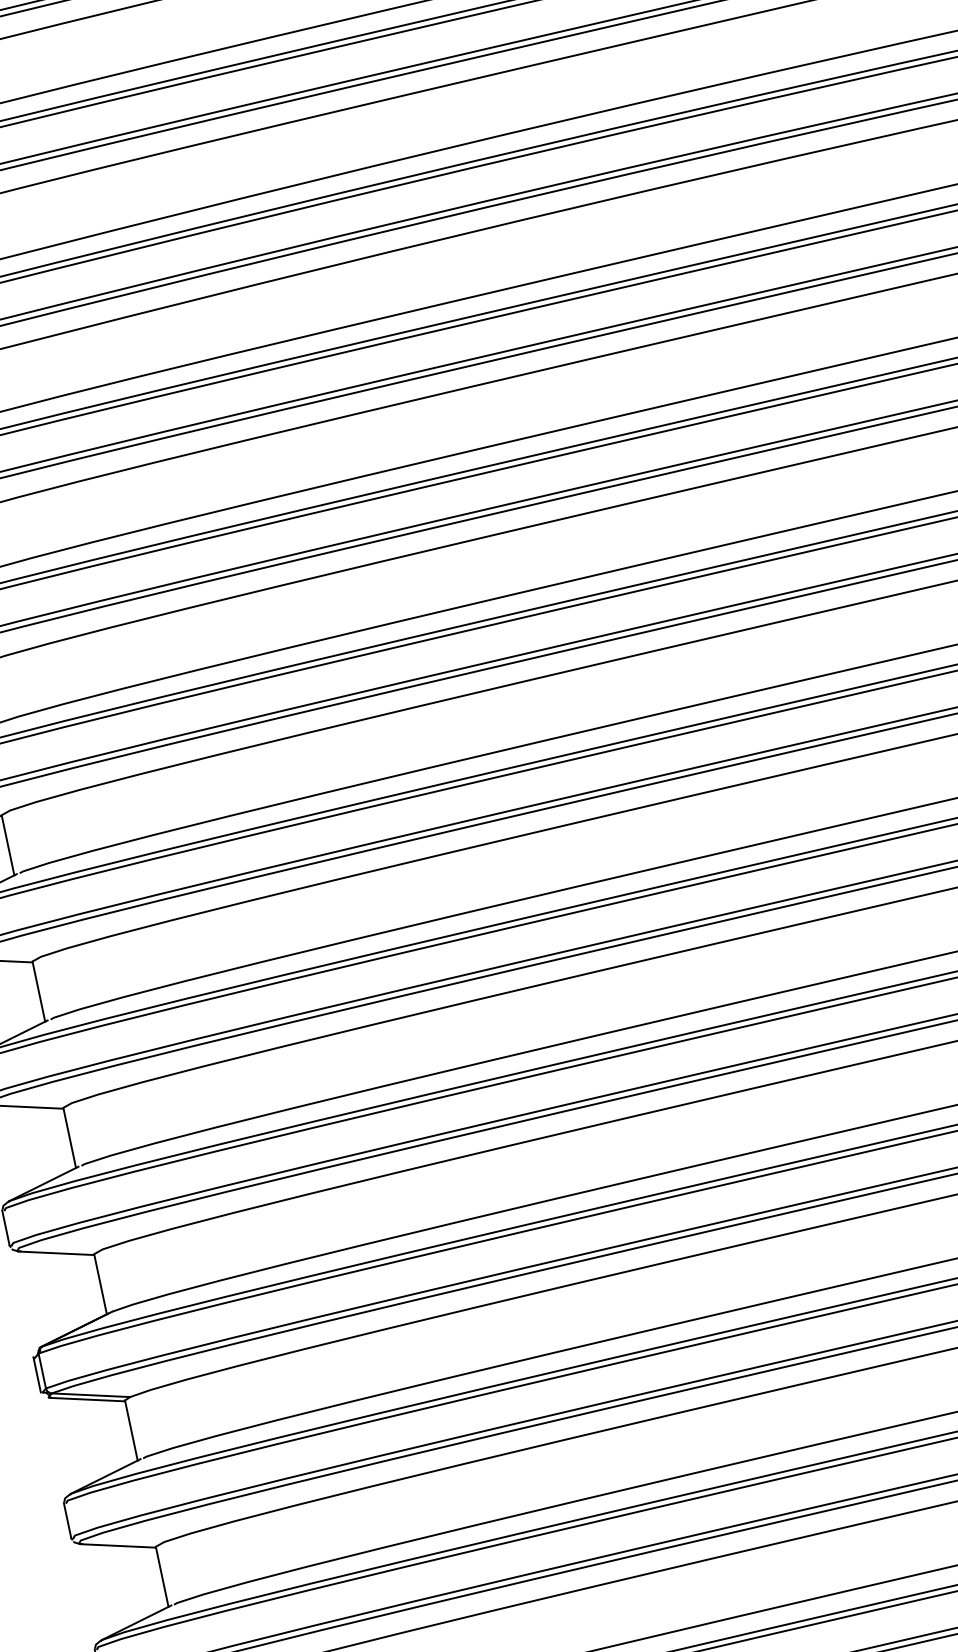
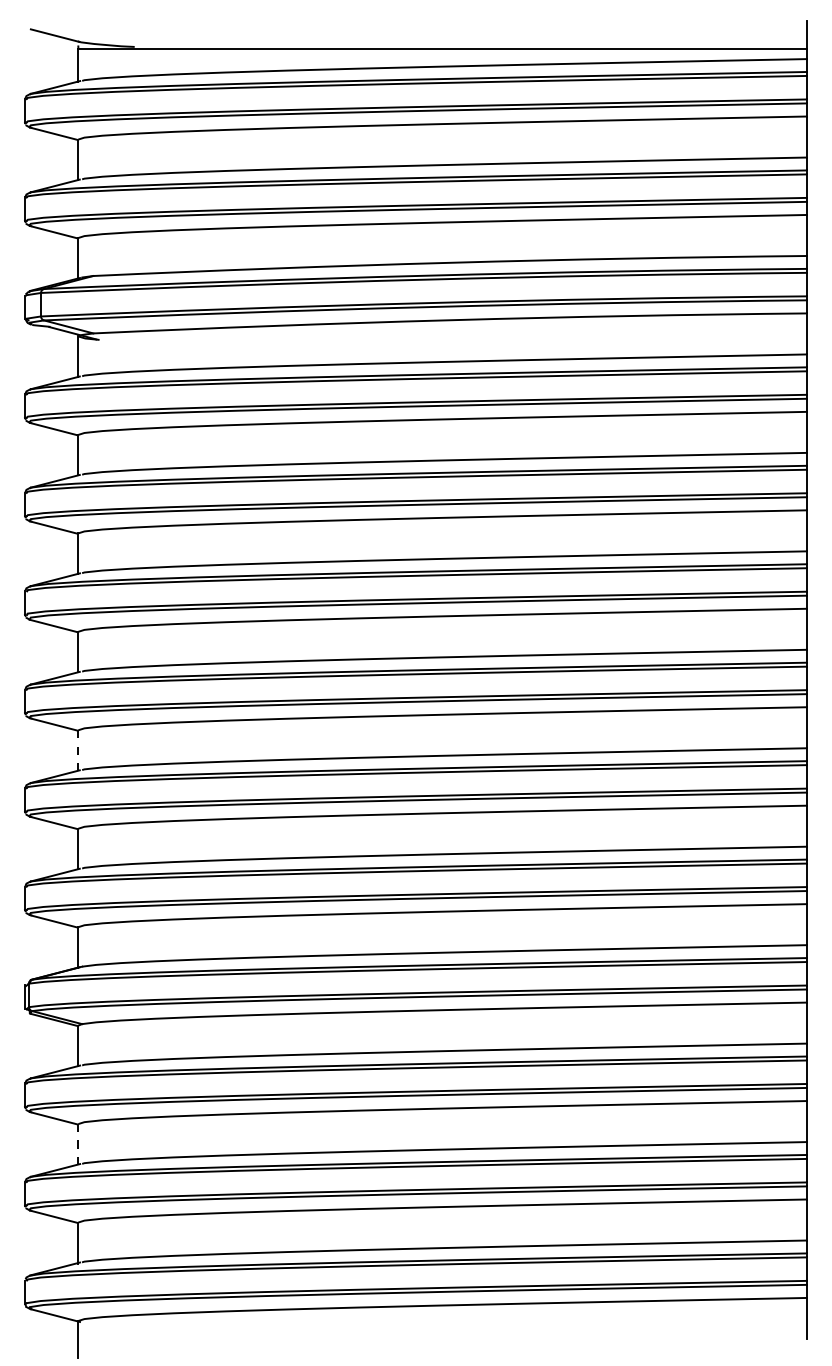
line: (39, 991) -> (78, 750), solid -> dashed
line: (162, 1577) -> (78, 1144), solid -> dashed

